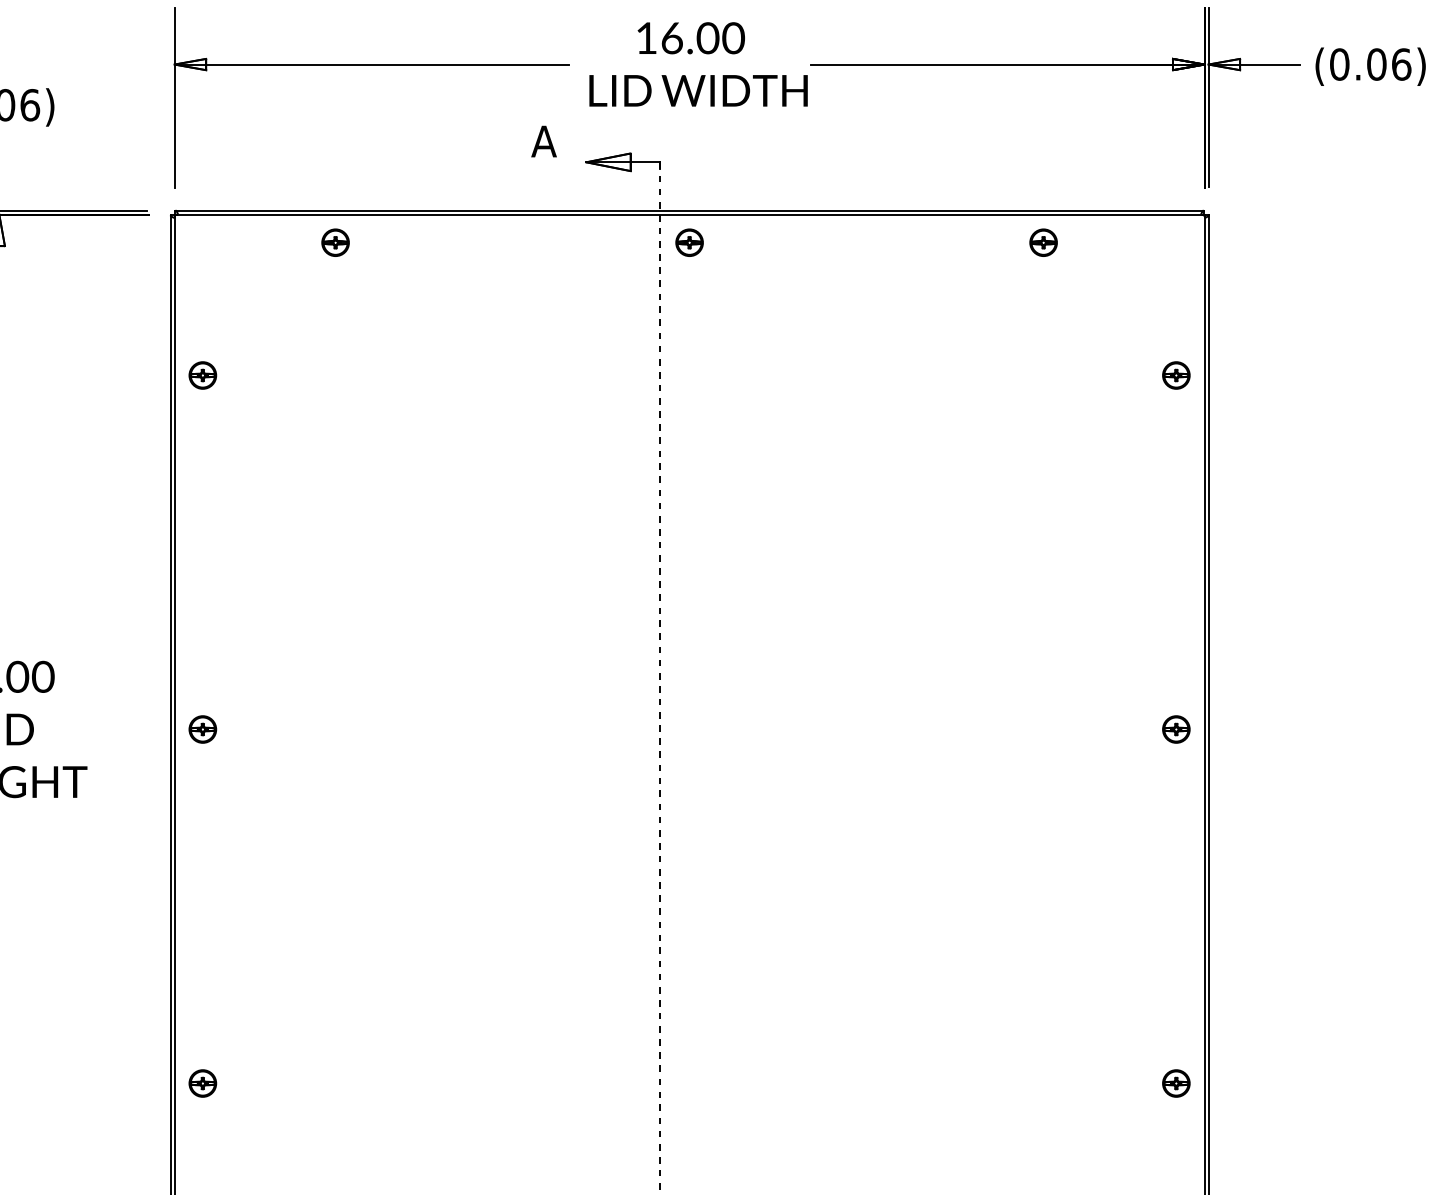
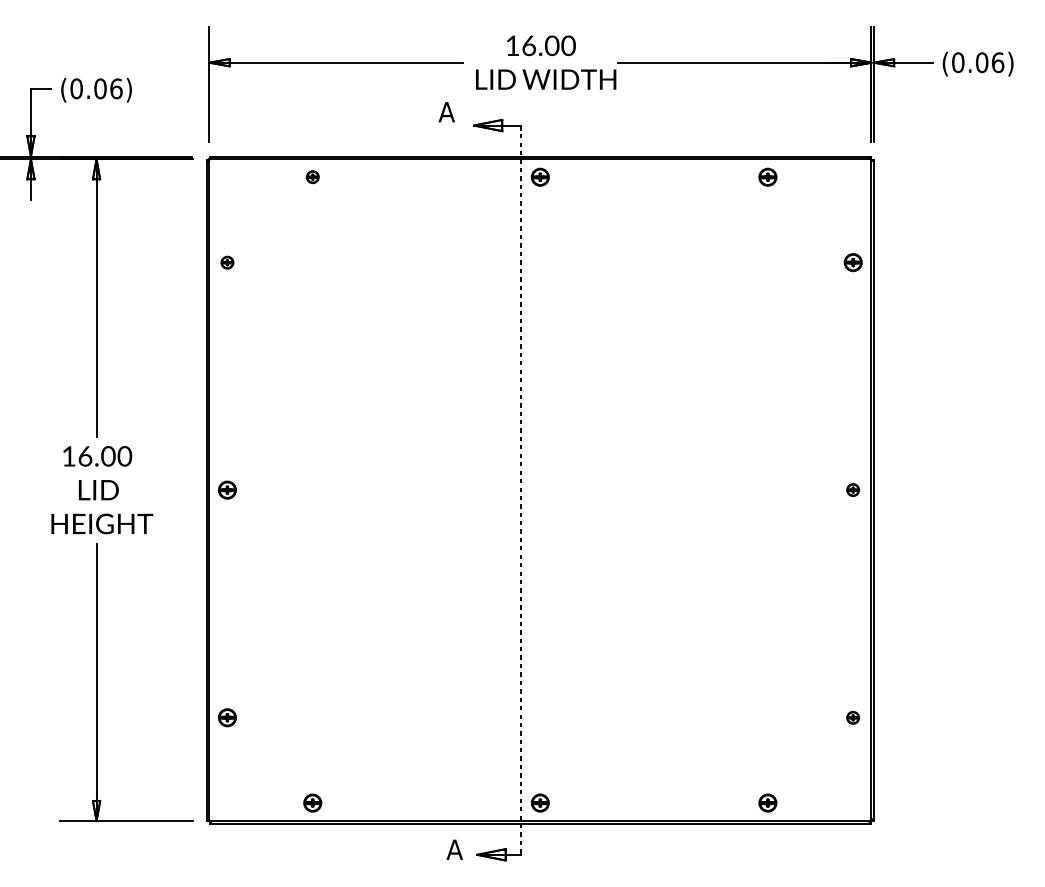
part: (335, 241) -> (312, 176), size x0.7
part: (202, 375) -> (227, 262), size x0.7
part: (1175, 728) -> (852, 489), size x0.7
part: (1175, 1083) -> (852, 717), size x0.7

